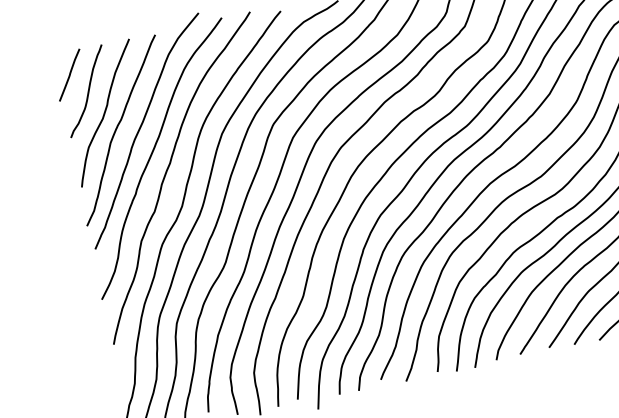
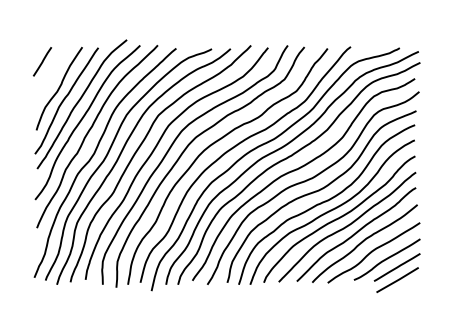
curve: (87, 91) -> (51, 73), removed

